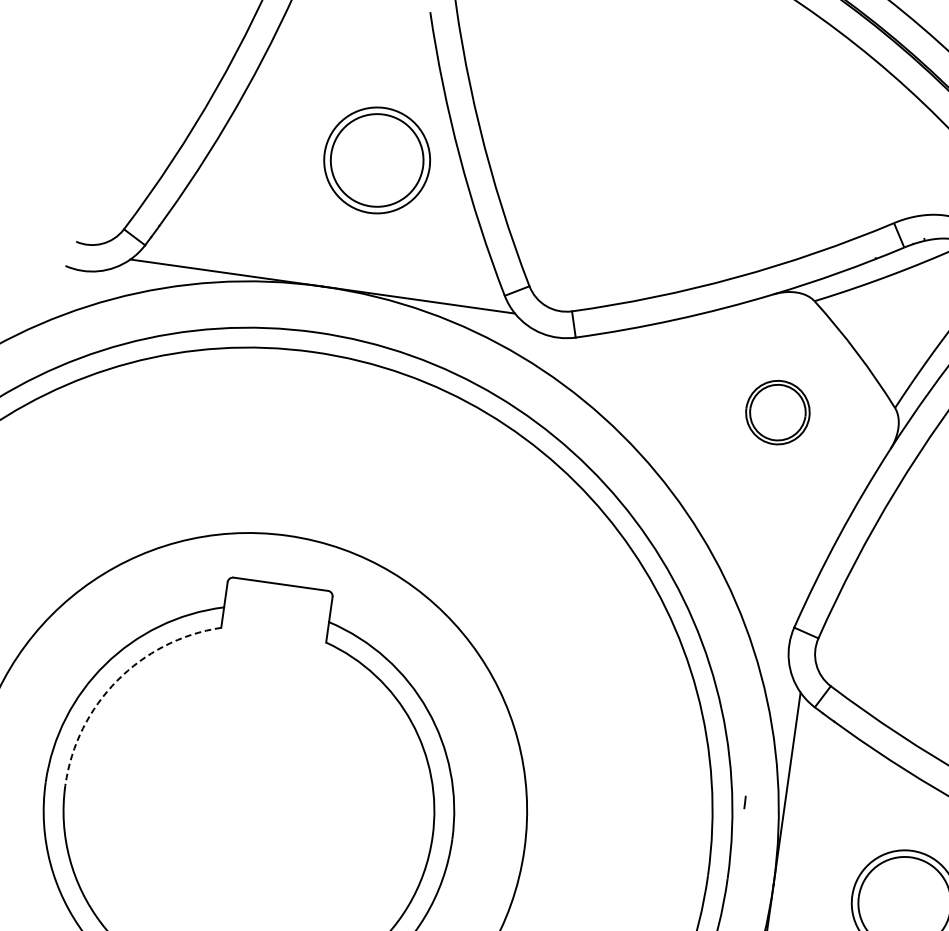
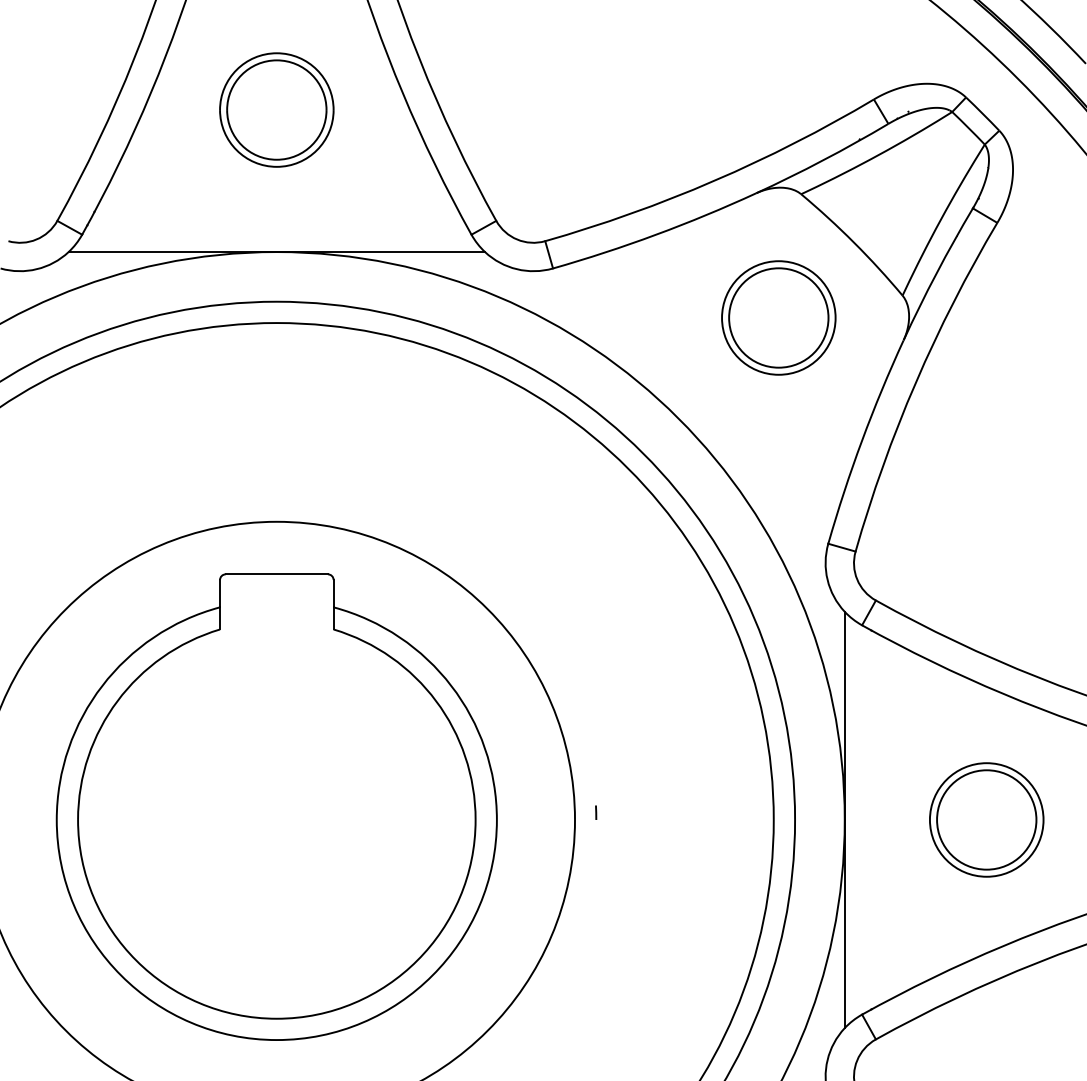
part: (376, 159) -> (276, 109), moved
part: (777, 412) -> (778, 317), size x1.67
arc: (117, 681) -> (117, 701), dashed -> solid
line: (745, 802) -> (596, 812), moved

